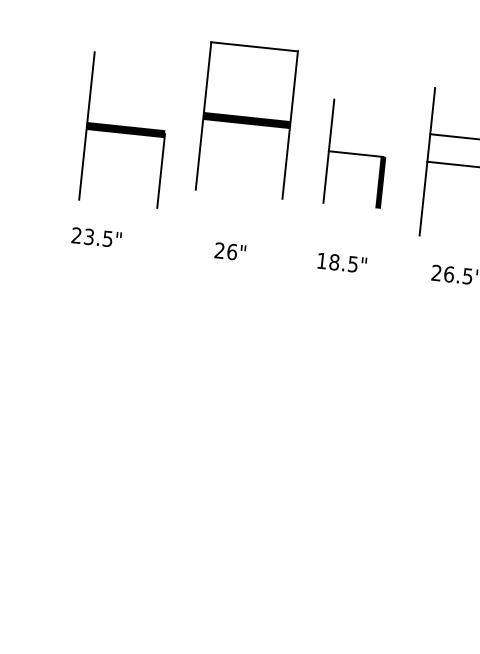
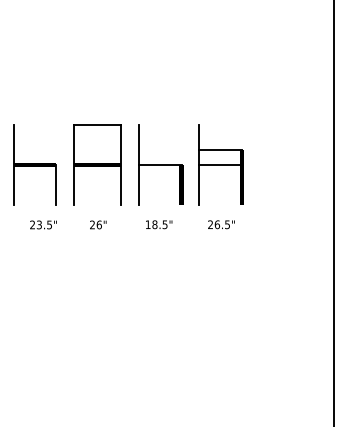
part: (246, 118) -> (97, 164), moved
part: (356, 152) -> (160, 164), size x1.43
text: (96, 236) -> (43, 224), moved

